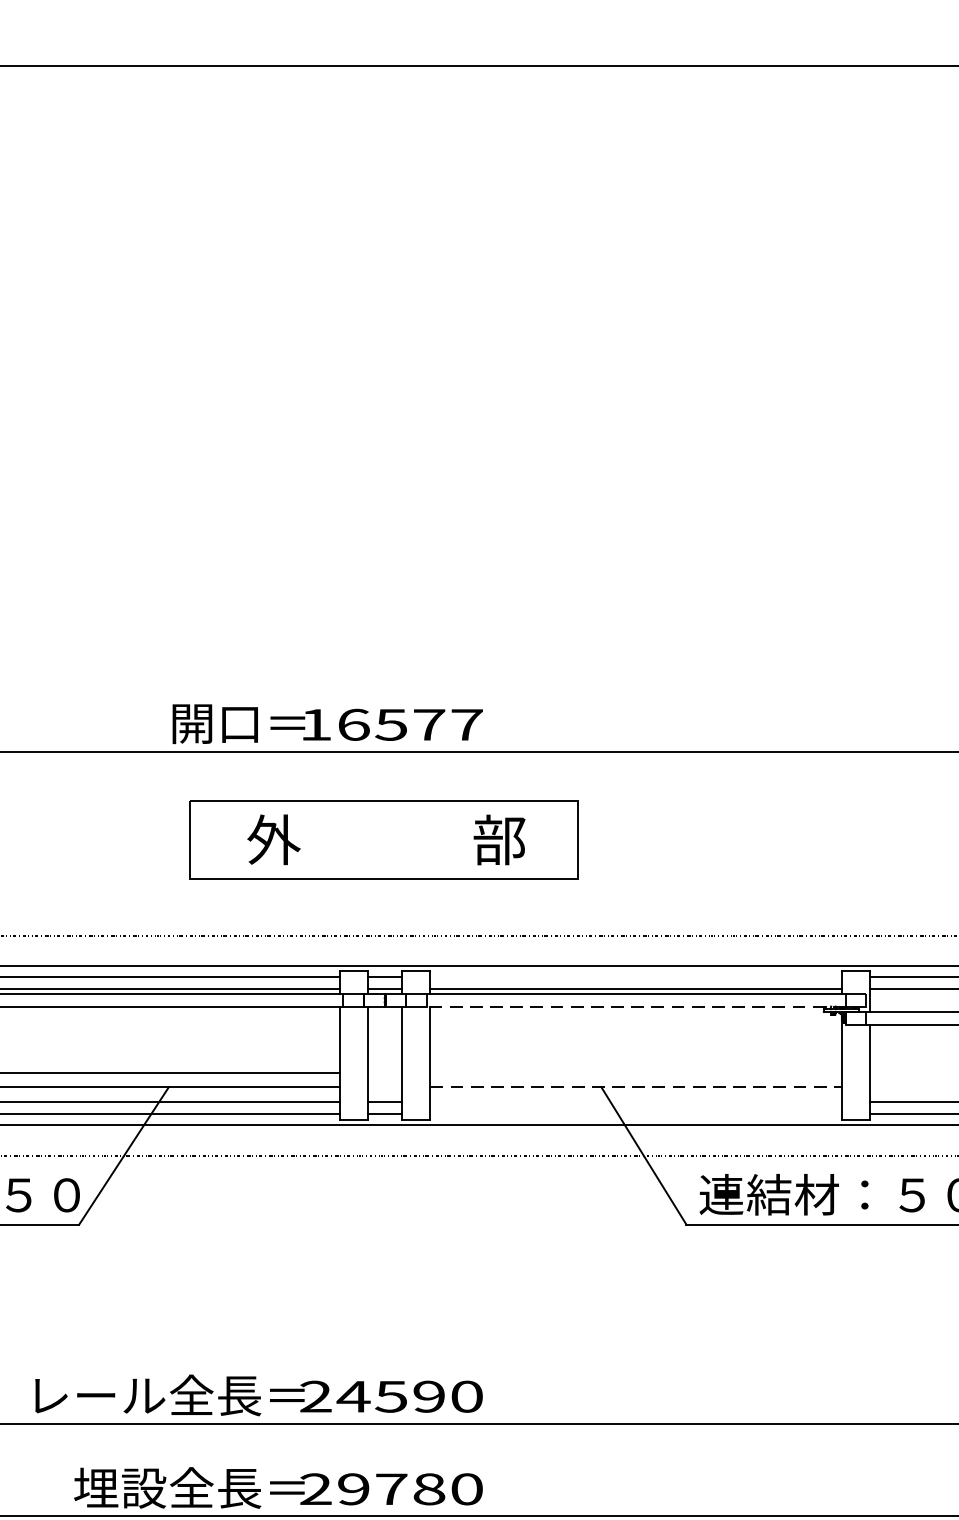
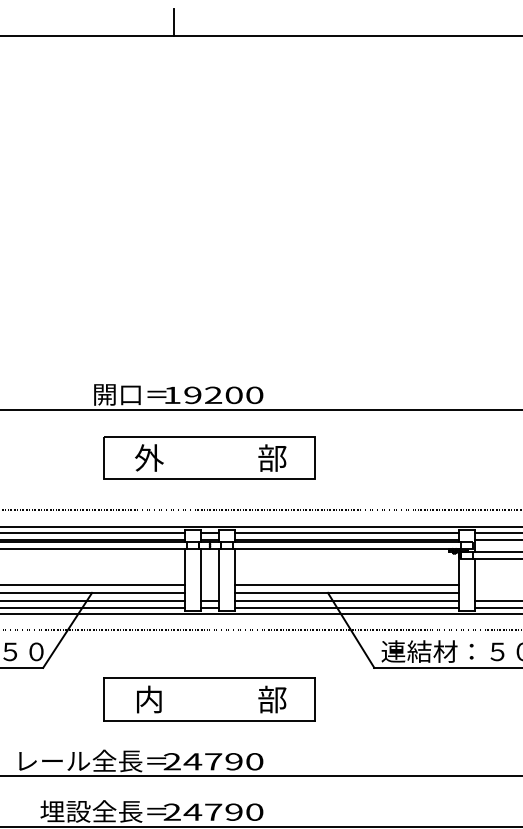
line: (318, 41) -> (173, 22), added
text: (409, 725) -> (223, 395), 16577 -> 19200
line: (635, 976) -> (346, 532), added
line: (635, 1005) -> (346, 548), dashed -> solid
line: (635, 1073) -> (346, 585), added
line: (637, 1086) -> (347, 592), dashed -> solid
line: (635, 1101) -> (346, 600), added
line: (635, 1113) -> (346, 607), added
part: (384, 1282) -> (209, 699), added
text: (391, 1396) -> (213, 761), 24590 -> 24790
text: (389, 1487) -> (212, 811), 29780 -> 24790

